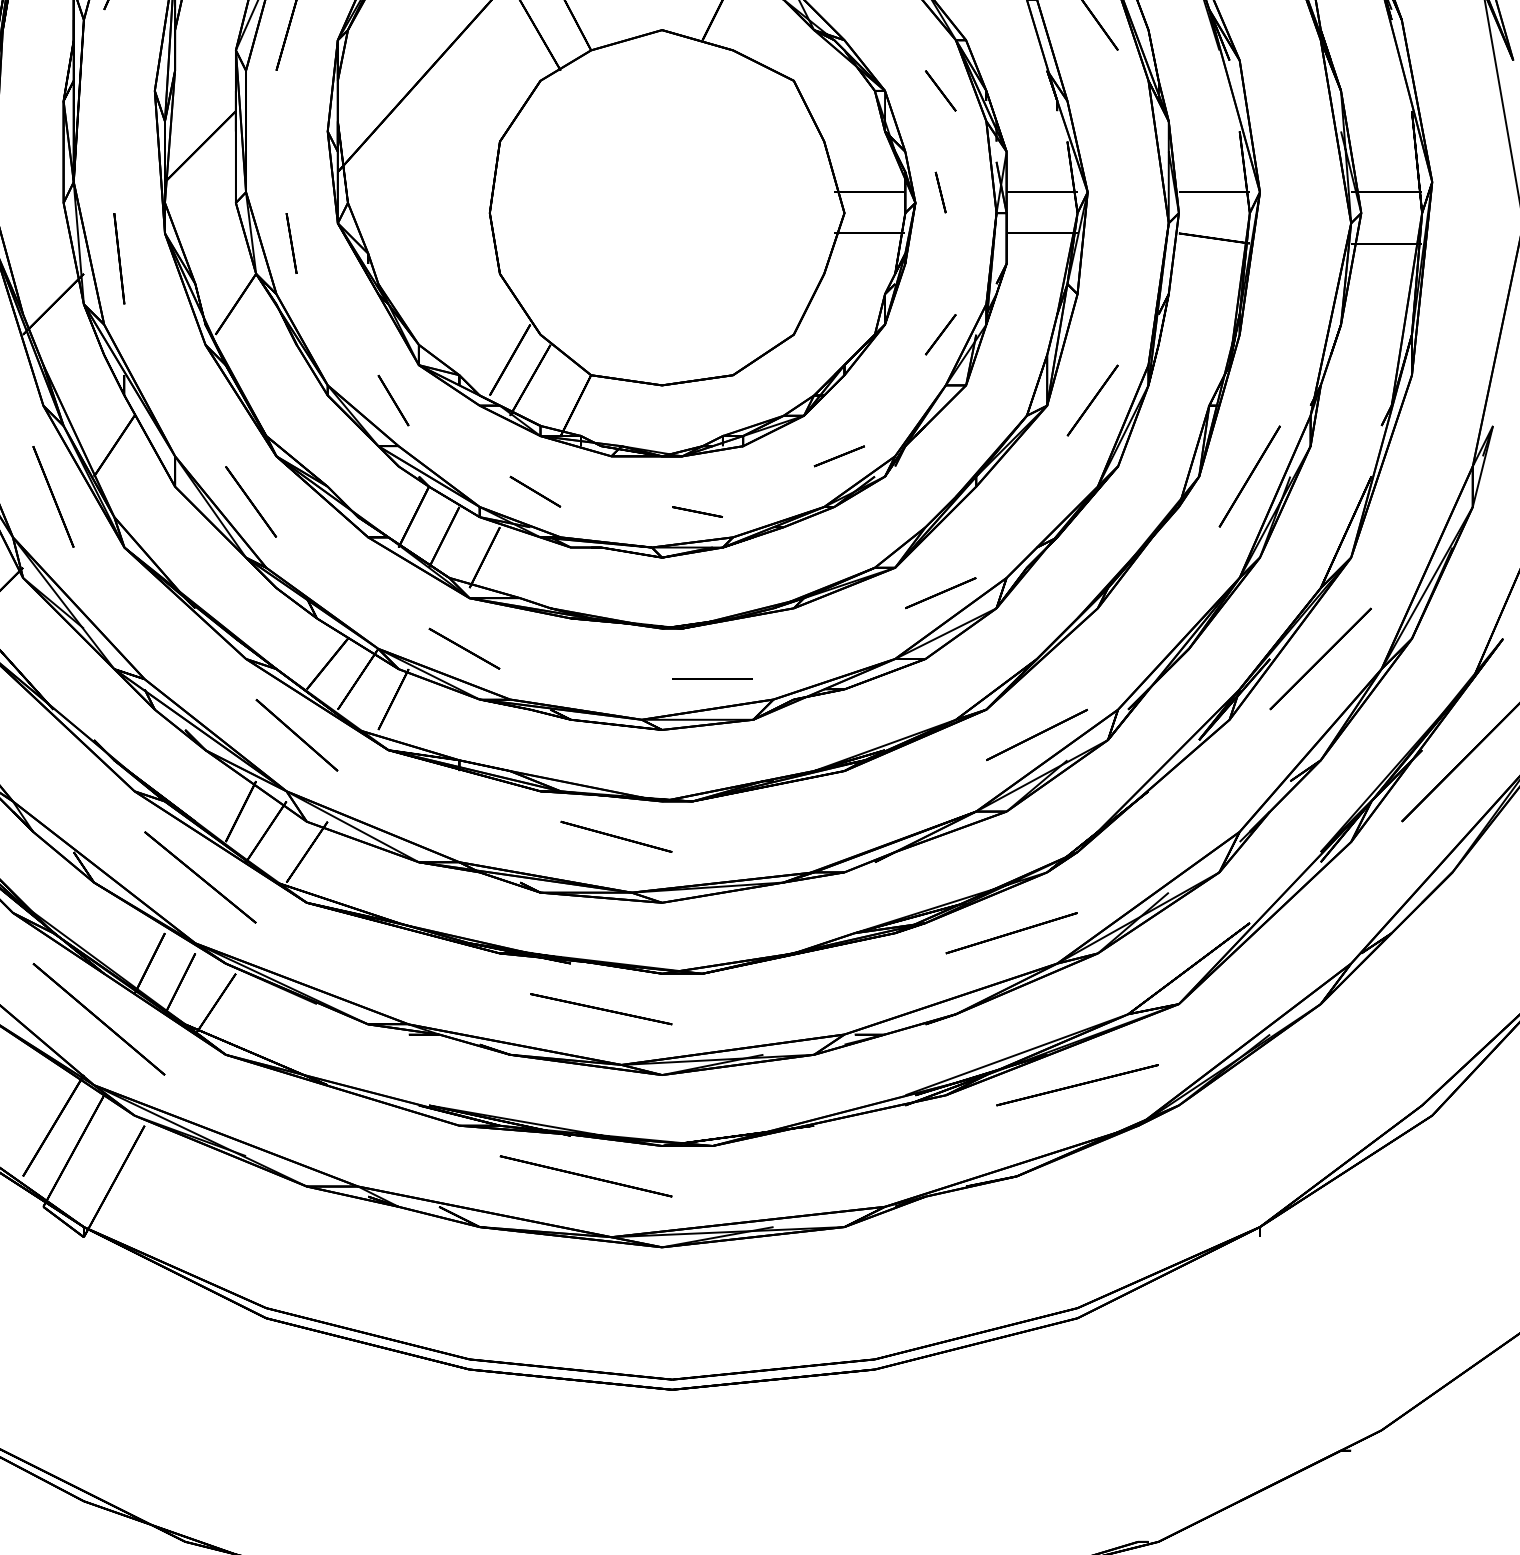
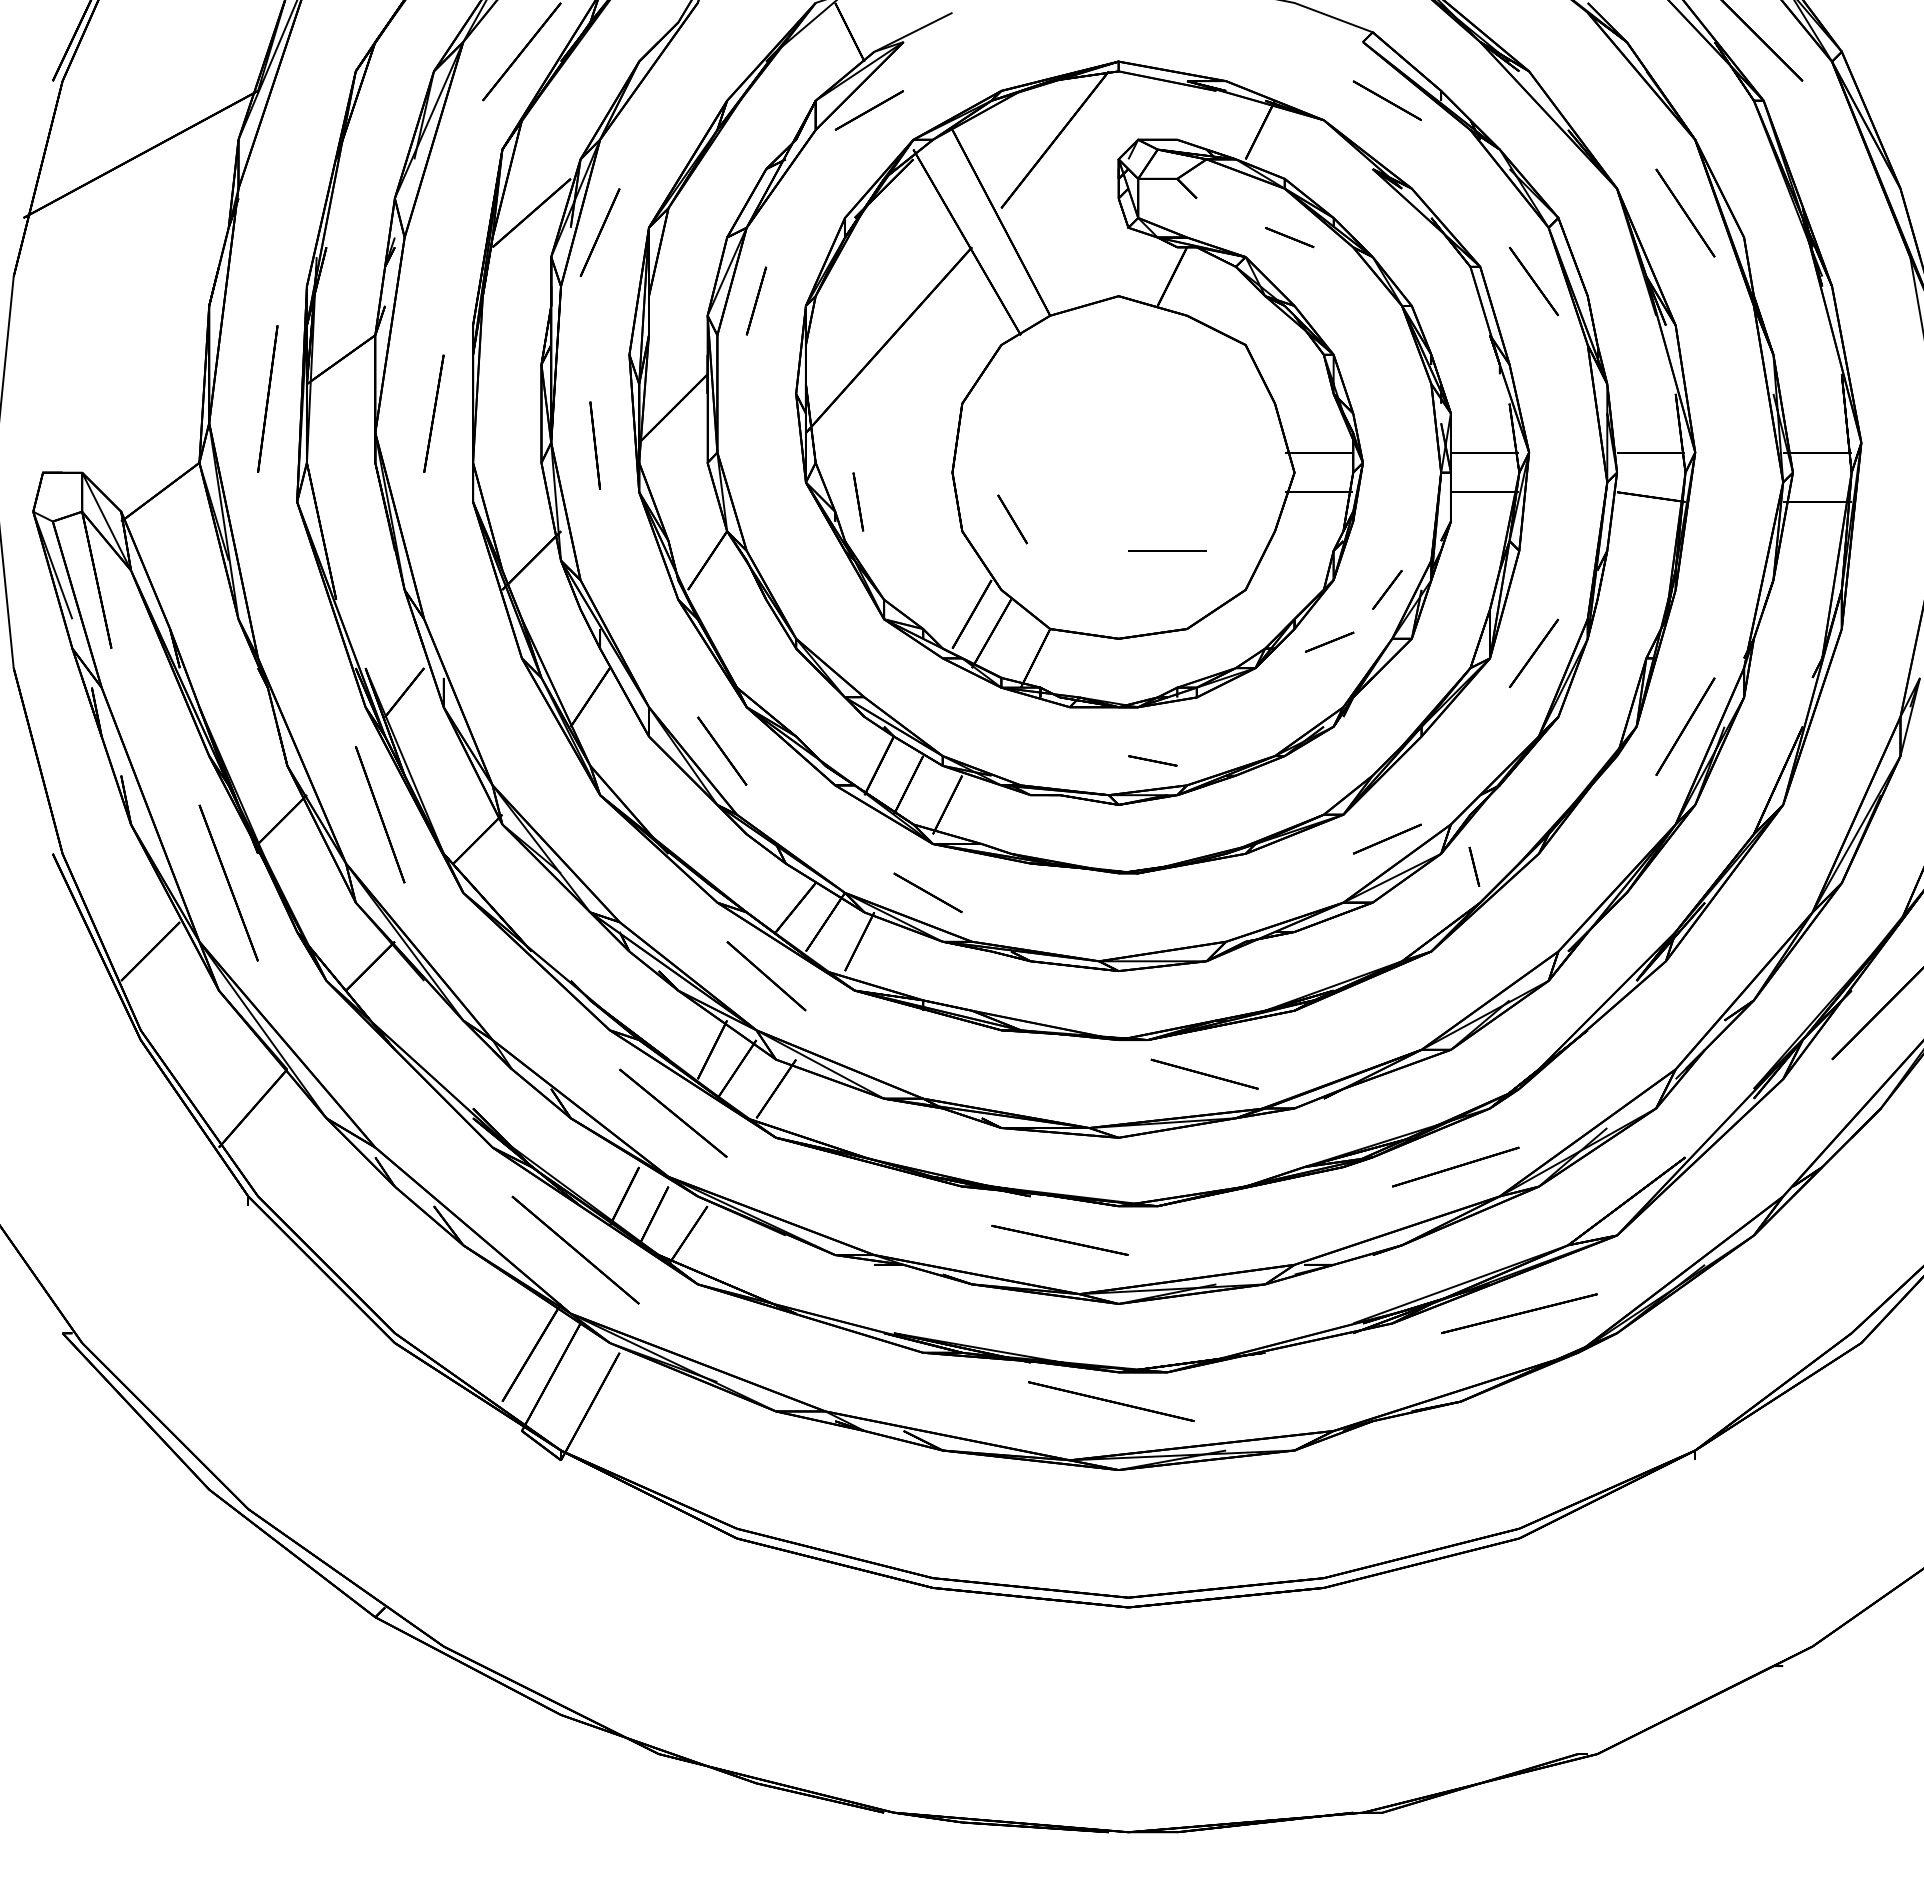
line: (940, 90) -> (1387, 354), removed
line: (940, 192) -> (1474, 866), moved
line: (291, 243) -> (858, 501), moved
line: (118, 258) -> (594, 445), moved
line: (393, 400) -> (1012, 519), moved
line: (839, 455) -> (1329, 641), moved
line: (535, 491) -> (996, 741), removed
line: (53, 497) -> (531, 746), removed
line: (1320, 658) -> (1753, 902), removed
line: (712, 678) -> (1167, 550), moved
line: (1037, 734) -> (1480, 975), removed
line: (616, 836) -> (1204, 1073), moved
line: (586, 1176) -> (1111, 1401), moved

